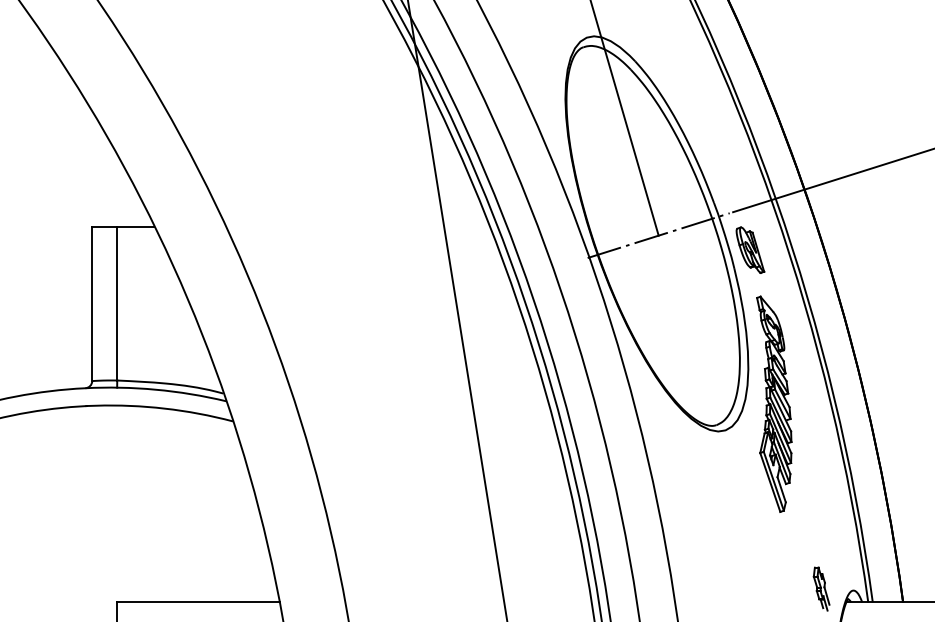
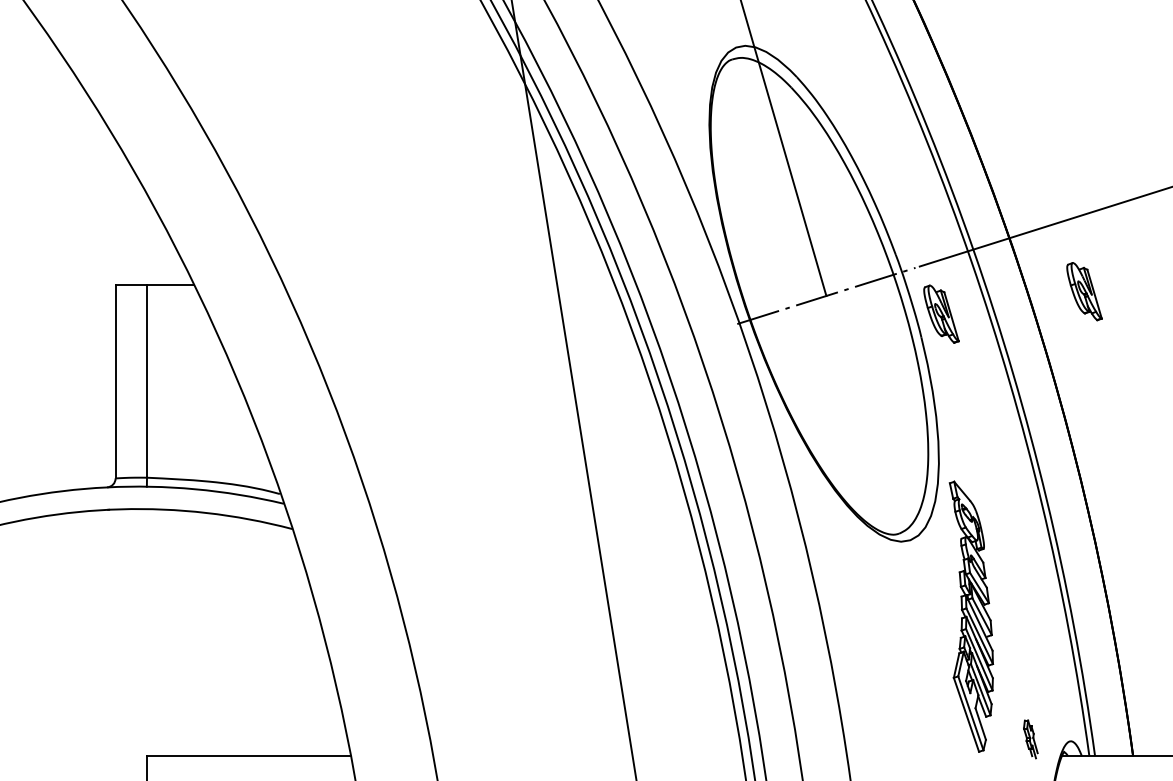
part: (864, 231) -> (1084, 290), added
part: (774, 403) -> (971, 615), moved
part: (821, 588) -> (1030, 738), size x0.7

